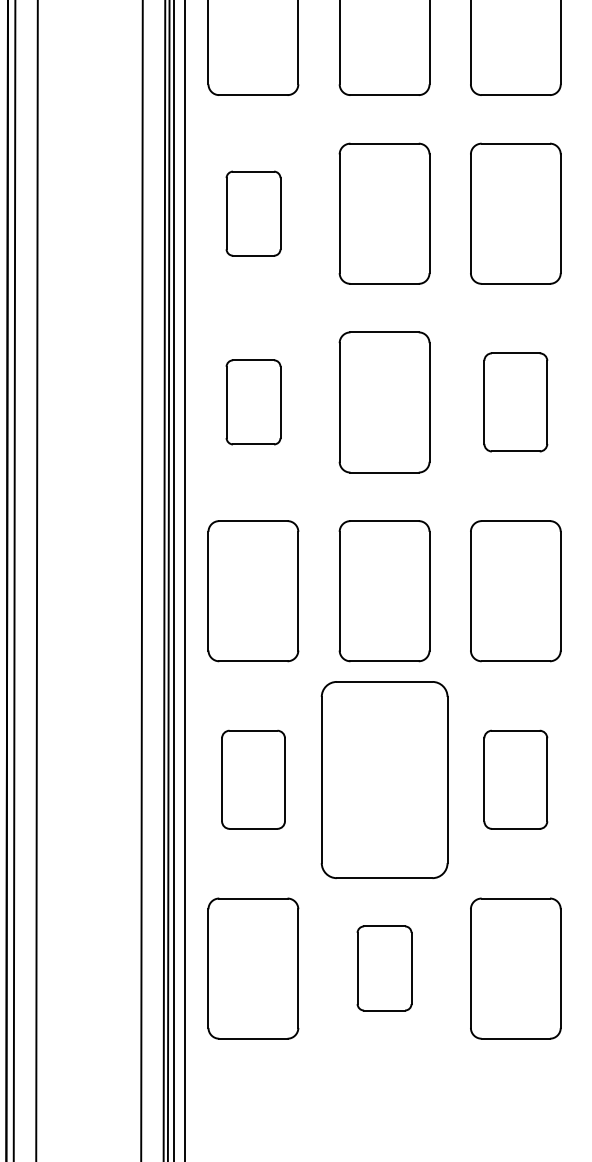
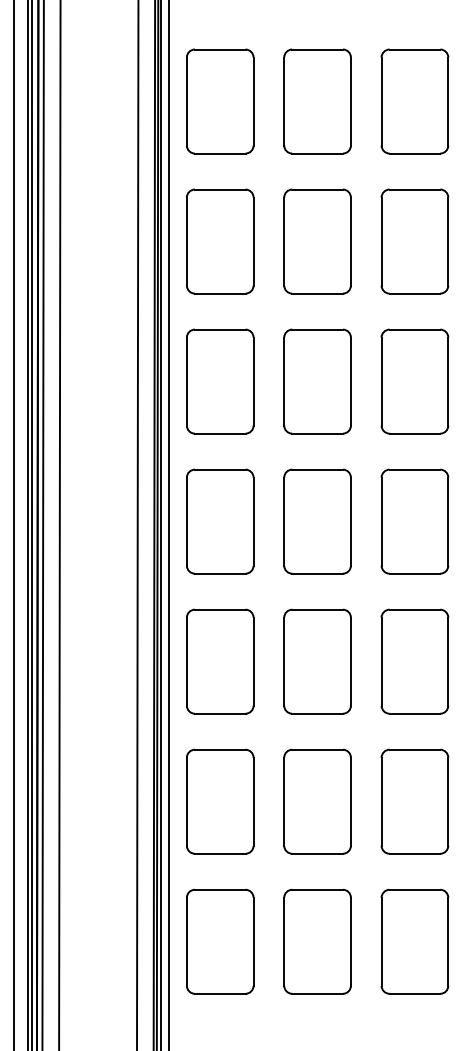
part: (253, 213) -> (220, 381), size x1.67
part: (253, 402) -> (220, 521), size x1.67
part: (515, 402) -> (414, 521), size x1.43
part: (253, 779) -> (220, 801), size x1.43
part: (384, 779) -> (317, 801), size x0.71
part: (515, 779) -> (414, 801), size x1.43
part: (384, 968) -> (317, 941), size x1.67

